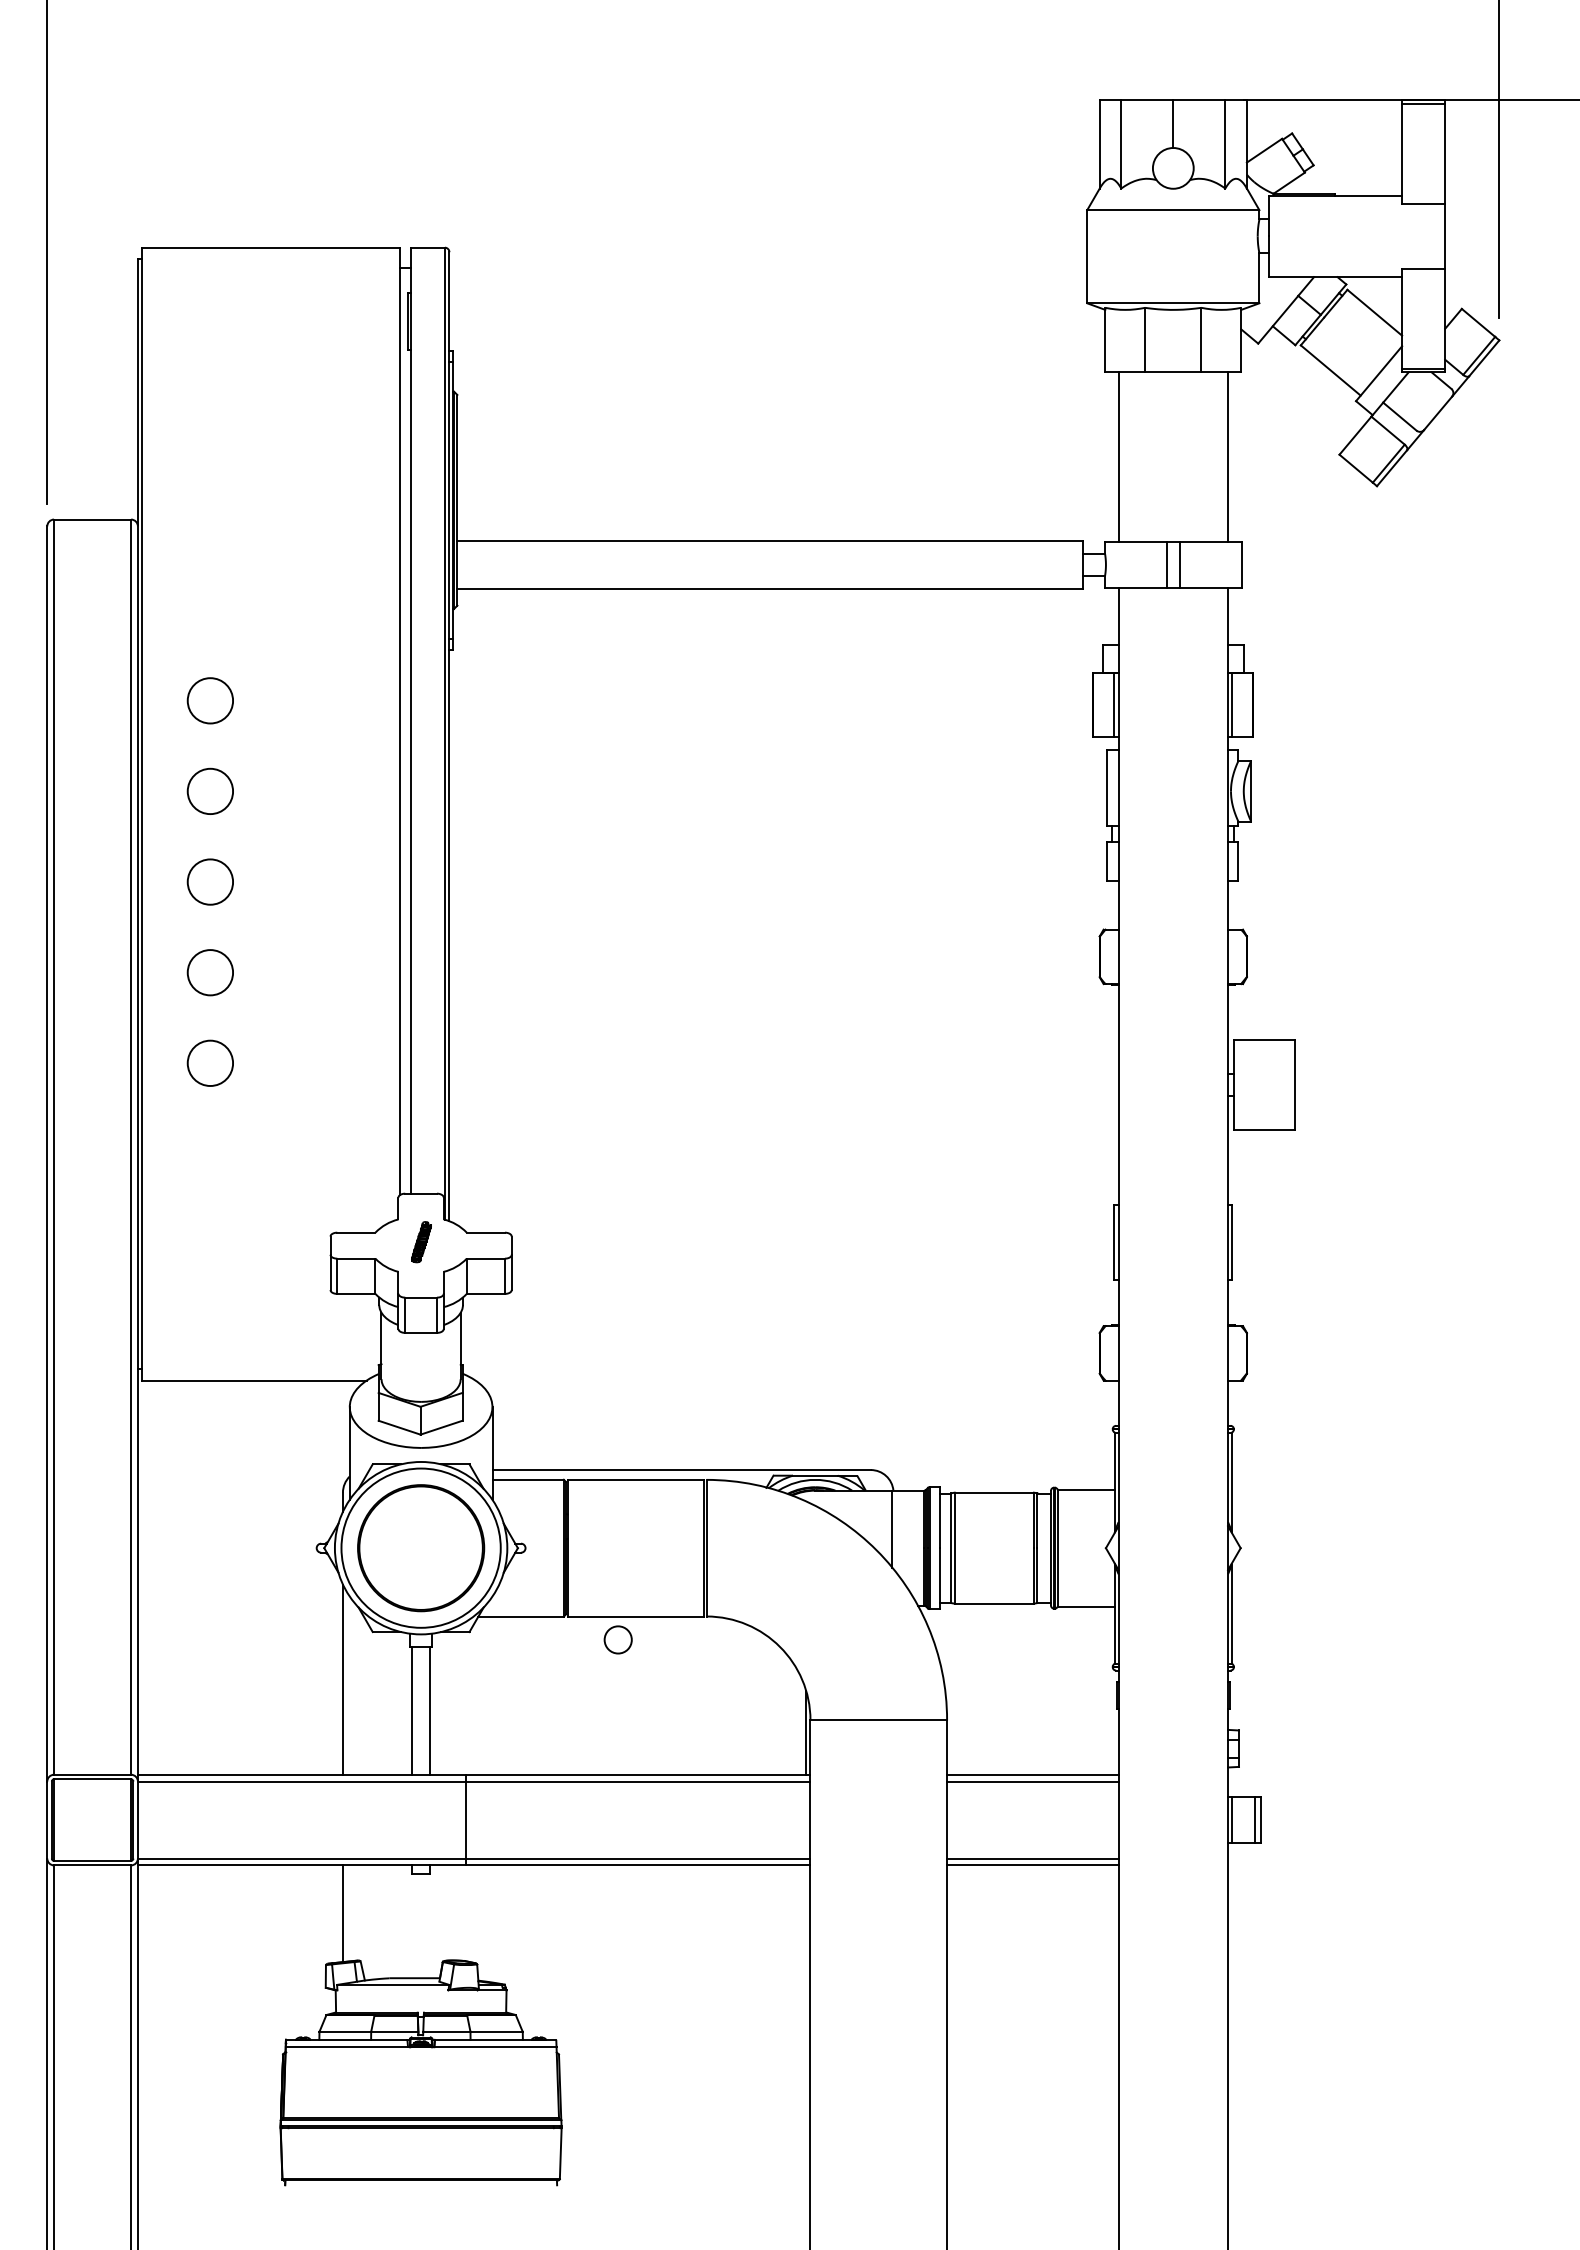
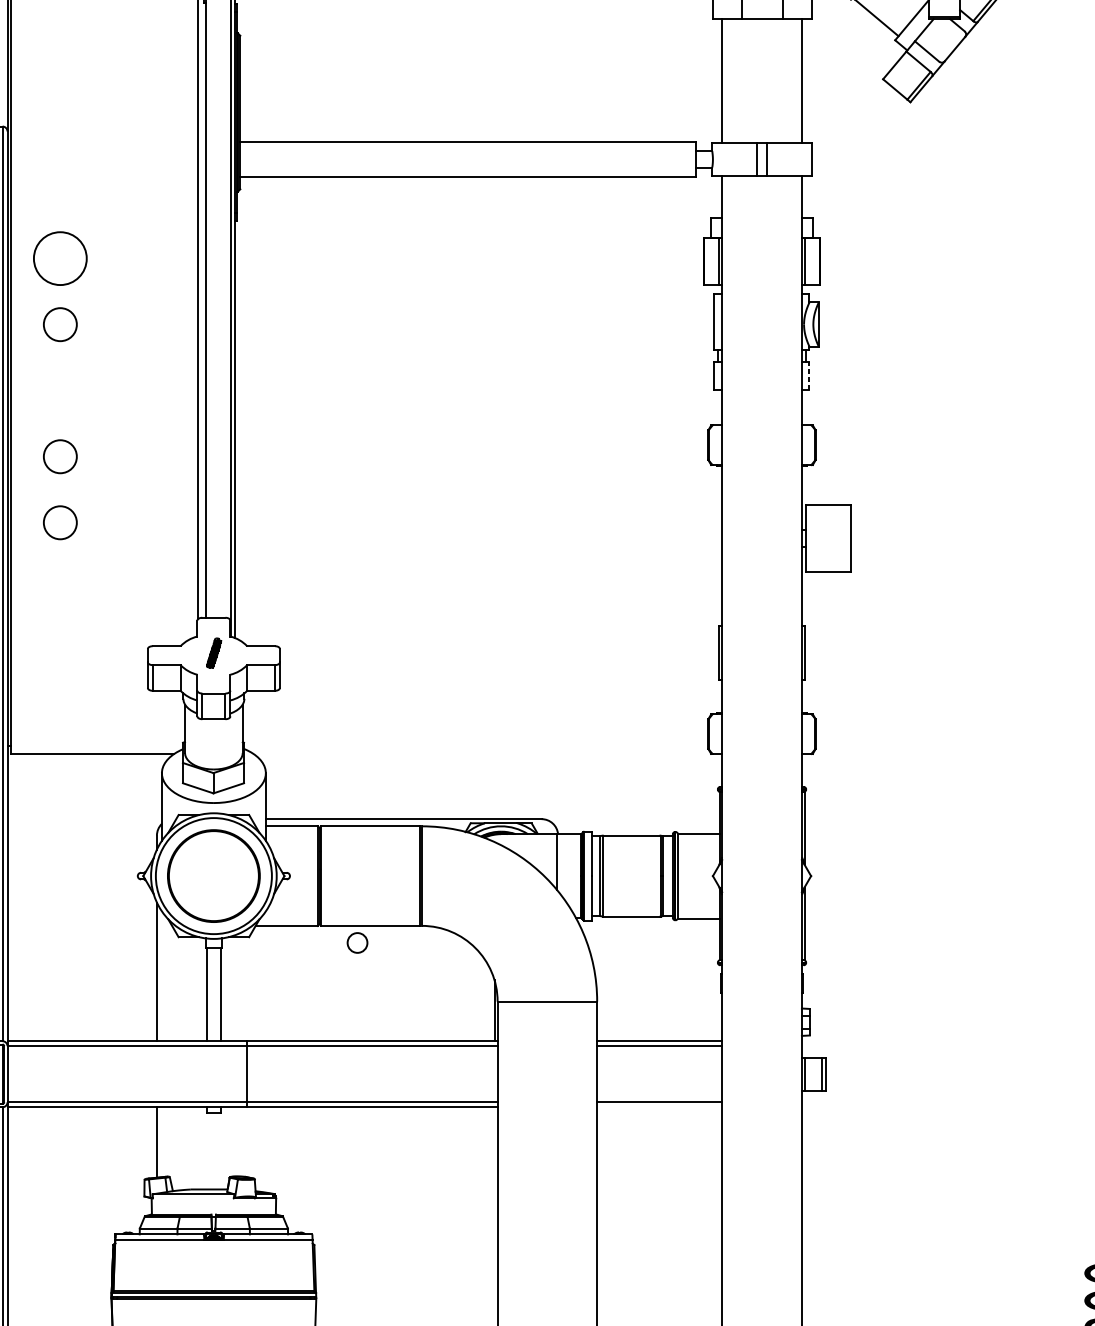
circle: (210, 700) -> (60, 258), size x1.6
line: (1238, 861) -> (809, 375), solid -> dashed
circle: (209, 881) -> (59, 390), removed
line: (1032, 1865) -> (659, 1107), removed

